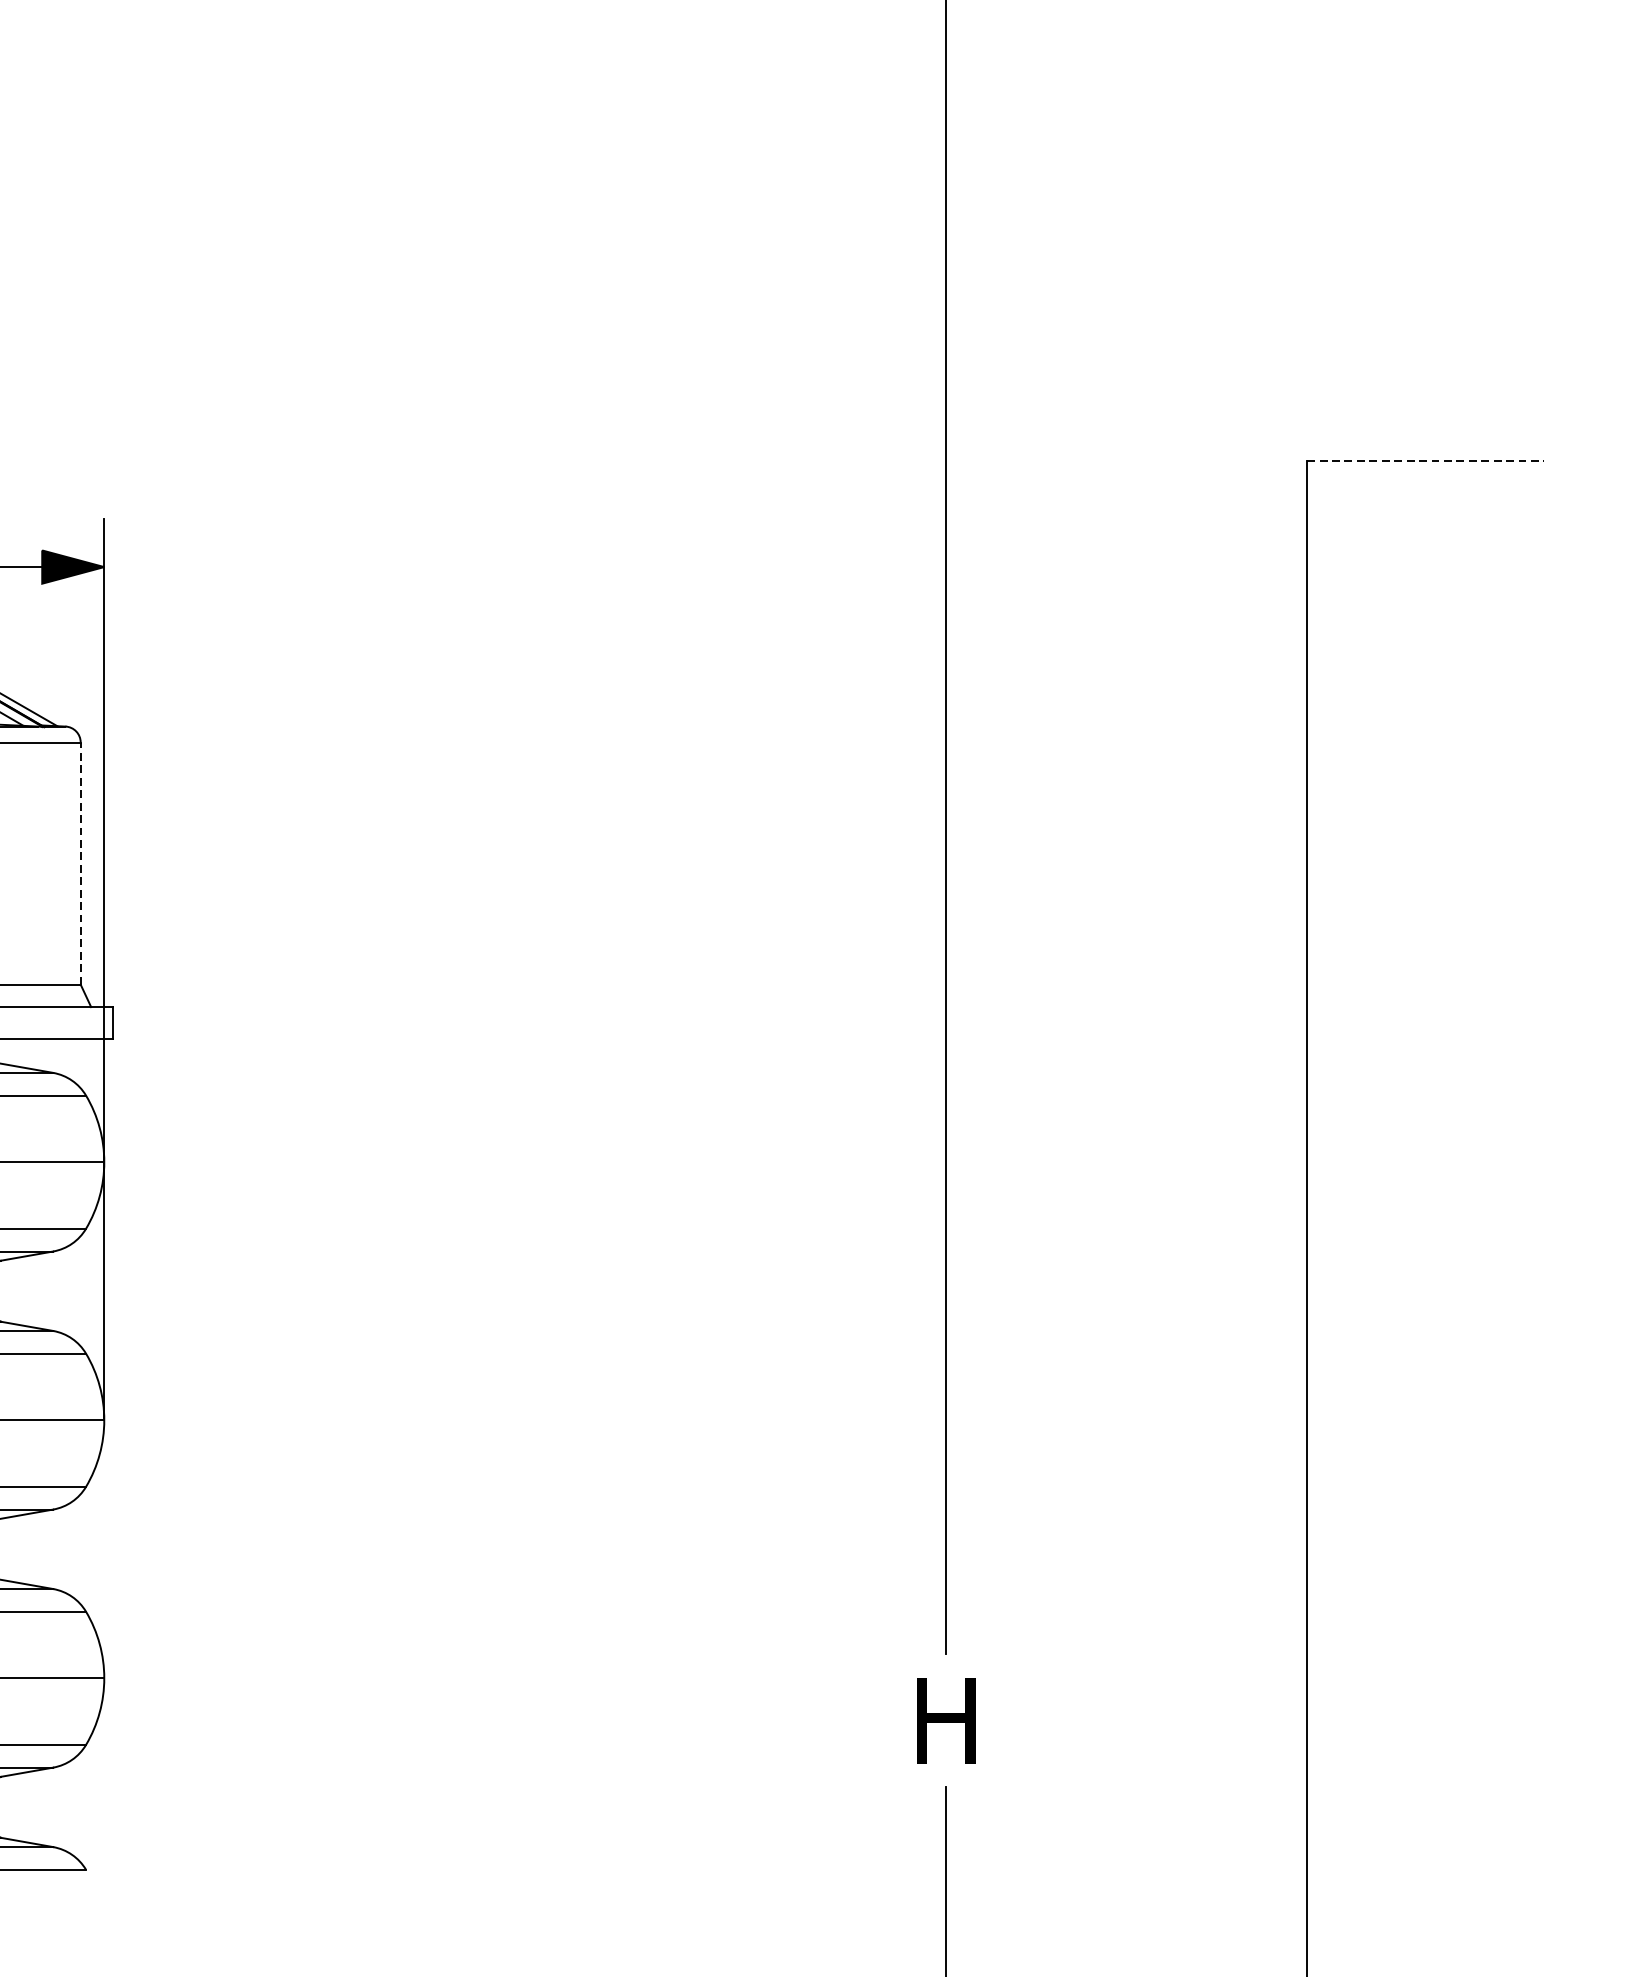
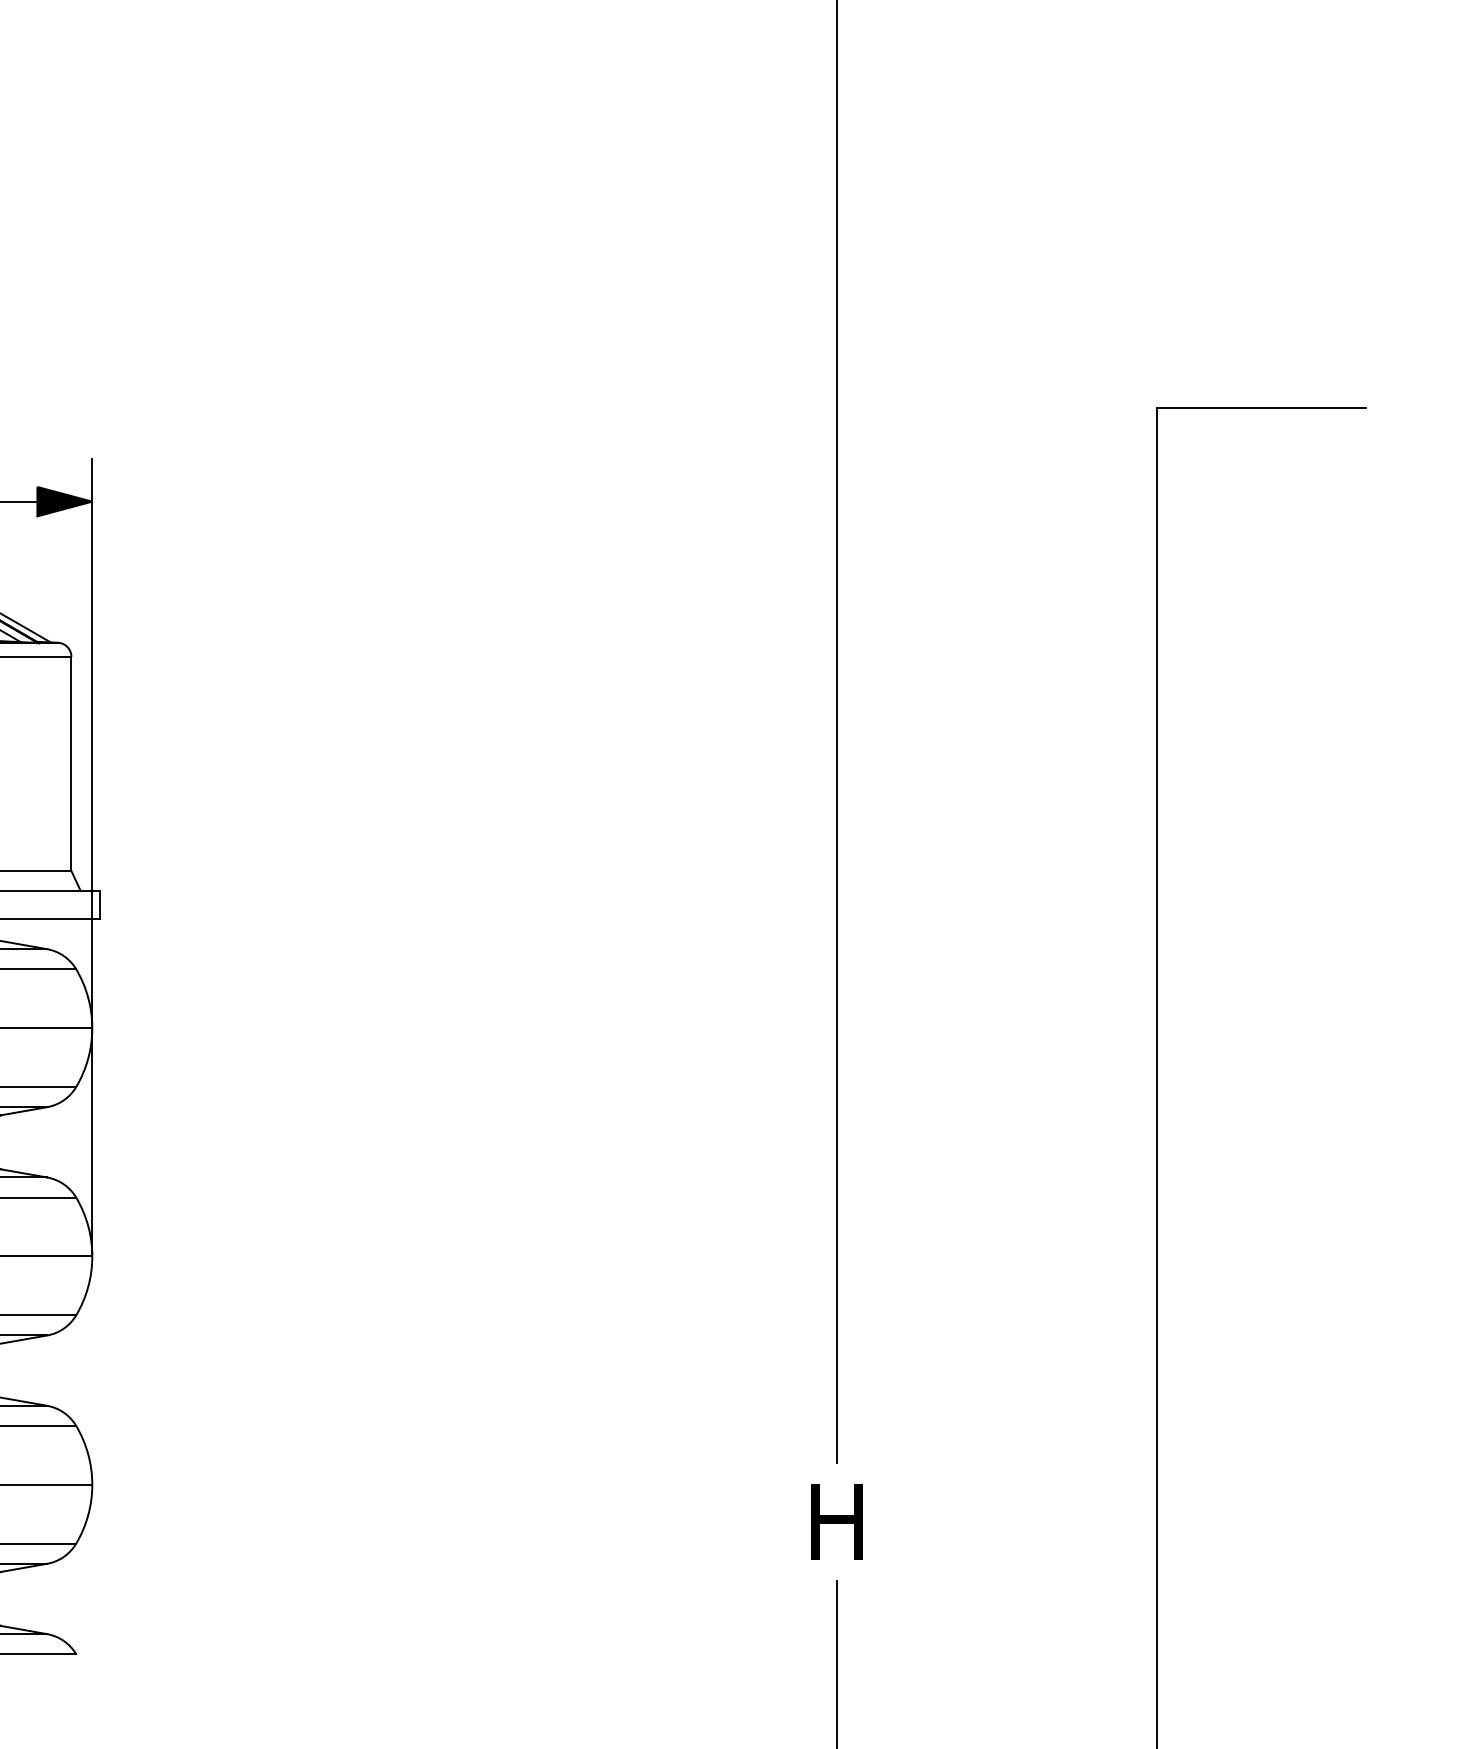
line: (1425, 461) -> (1261, 408), dashed -> solid
line: (80, 863) -> (71, 763), dashed -> solid

